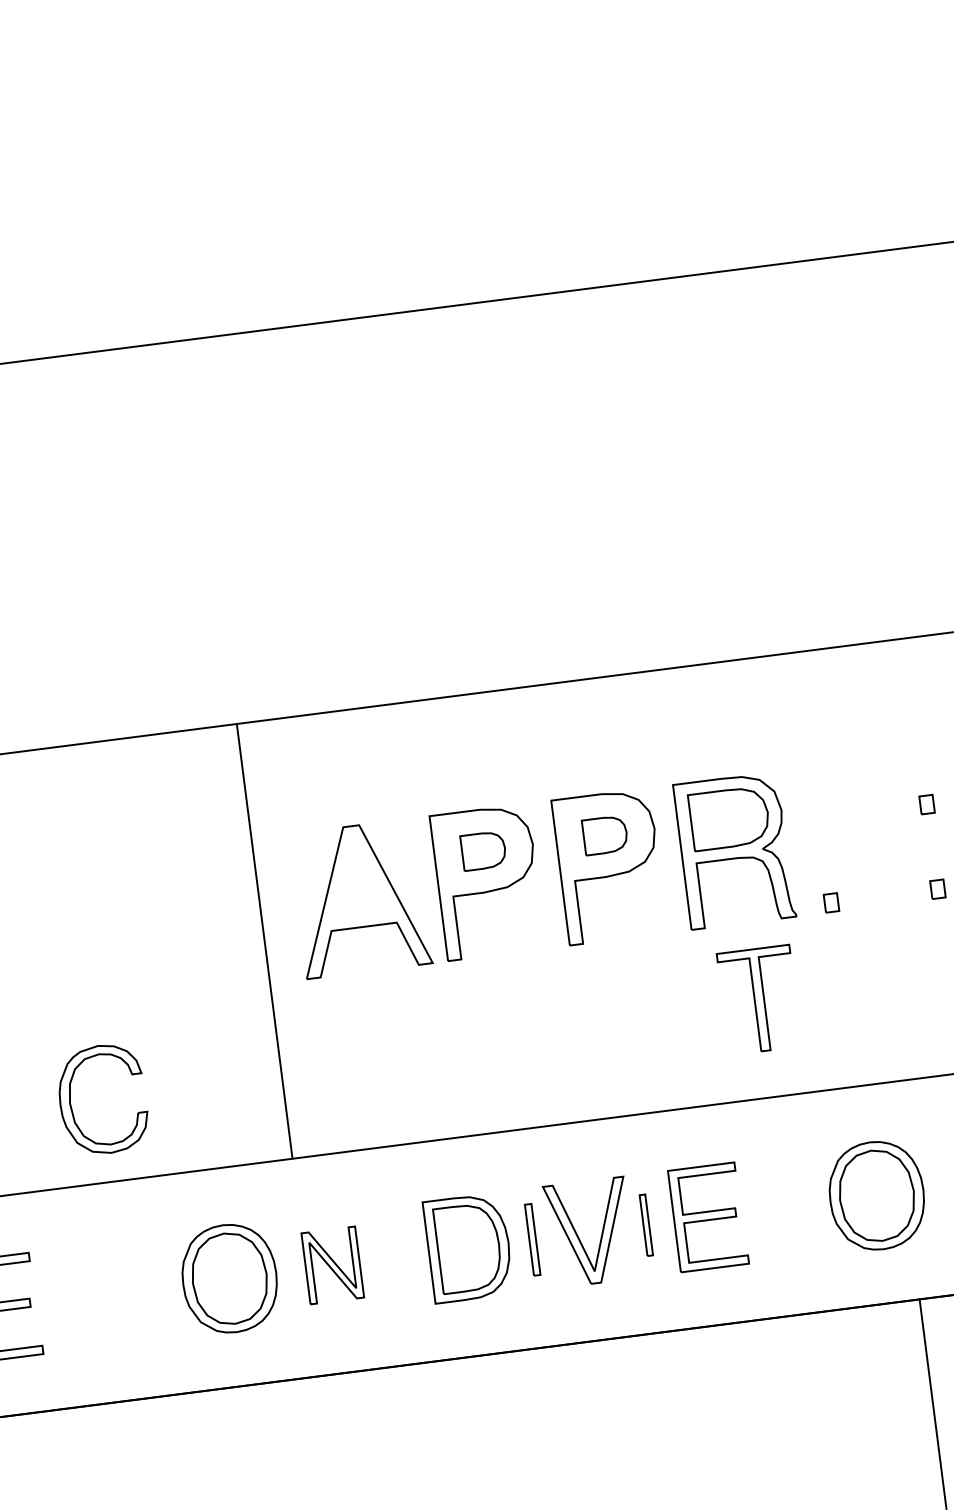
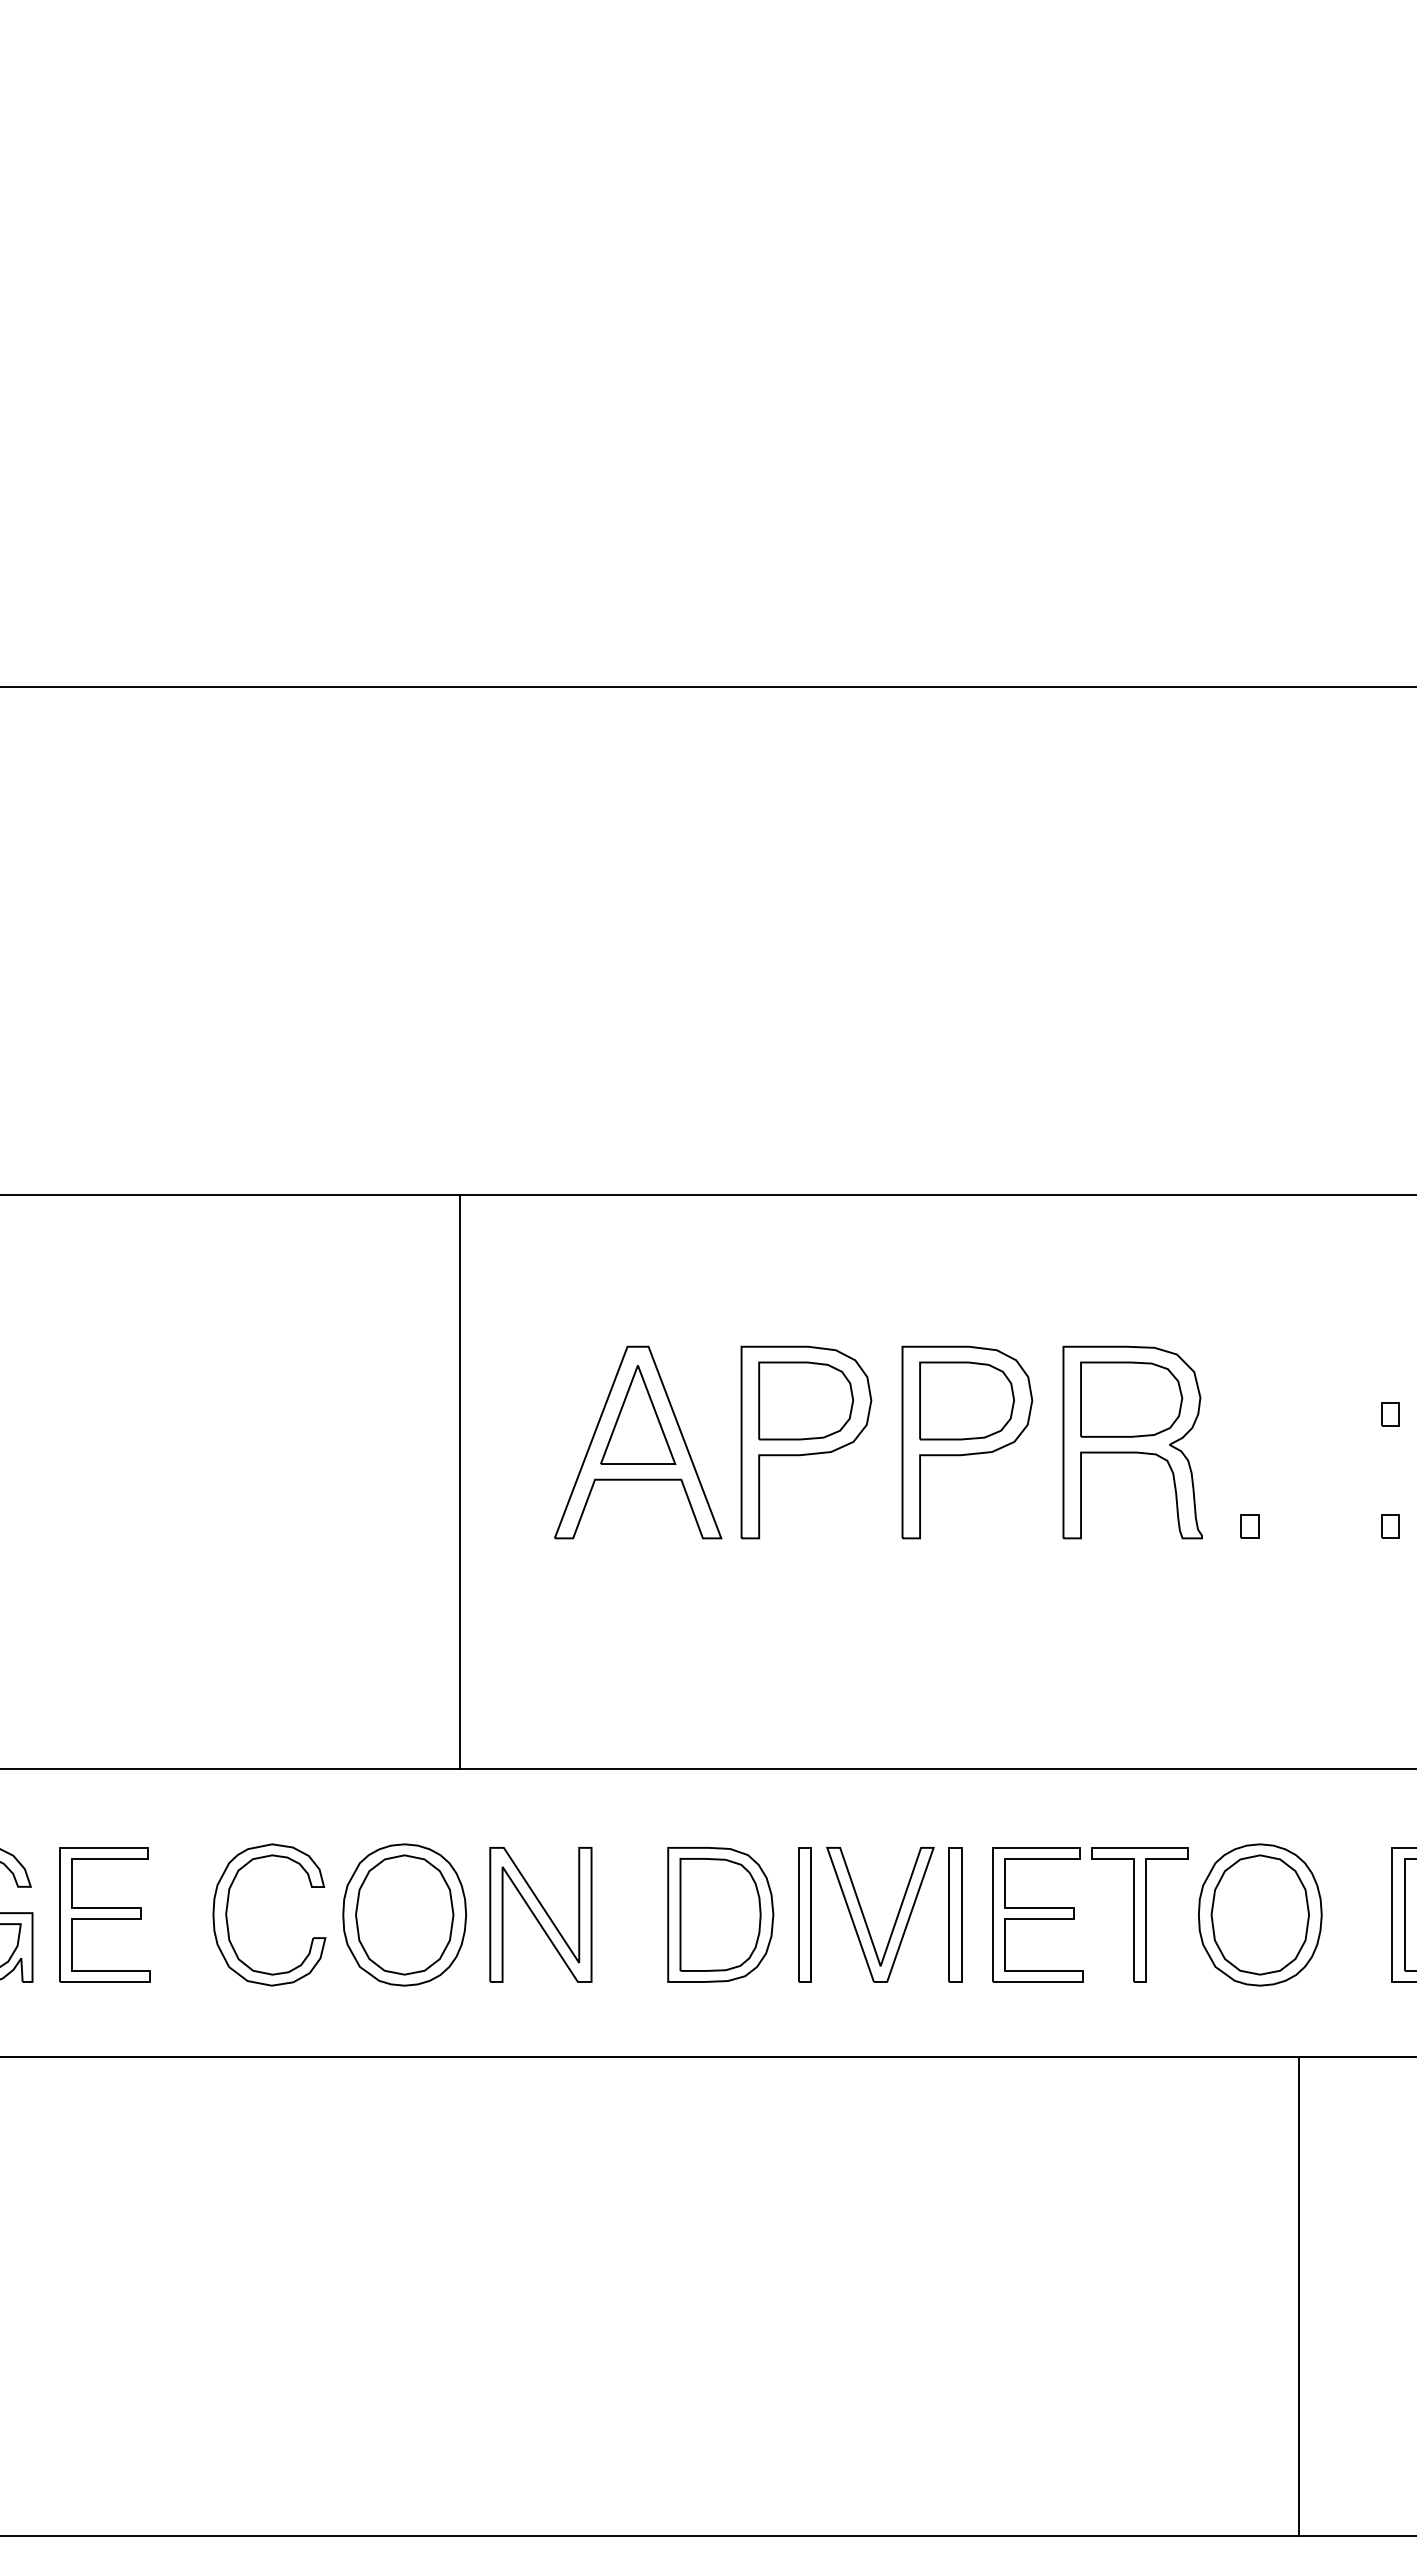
part: (604, 835) -> (966, 1400), size x1.67
part: (483, 850) -> (806, 1400), size x1.67
part: (358, 877) -> (638, 1414), added
line: (264, 940) -> (460, 1481), moved
part: (758, 999) -> (1139, 1914), moved
part: (70, 1096) -> (228, 1905), moved
part: (646, 1224) -> (955, 1914), size x1.67
part: (532, 1239) -> (804, 1914), size x1.43
part: (332, 1265) -> (540, 1914), size x1.43

